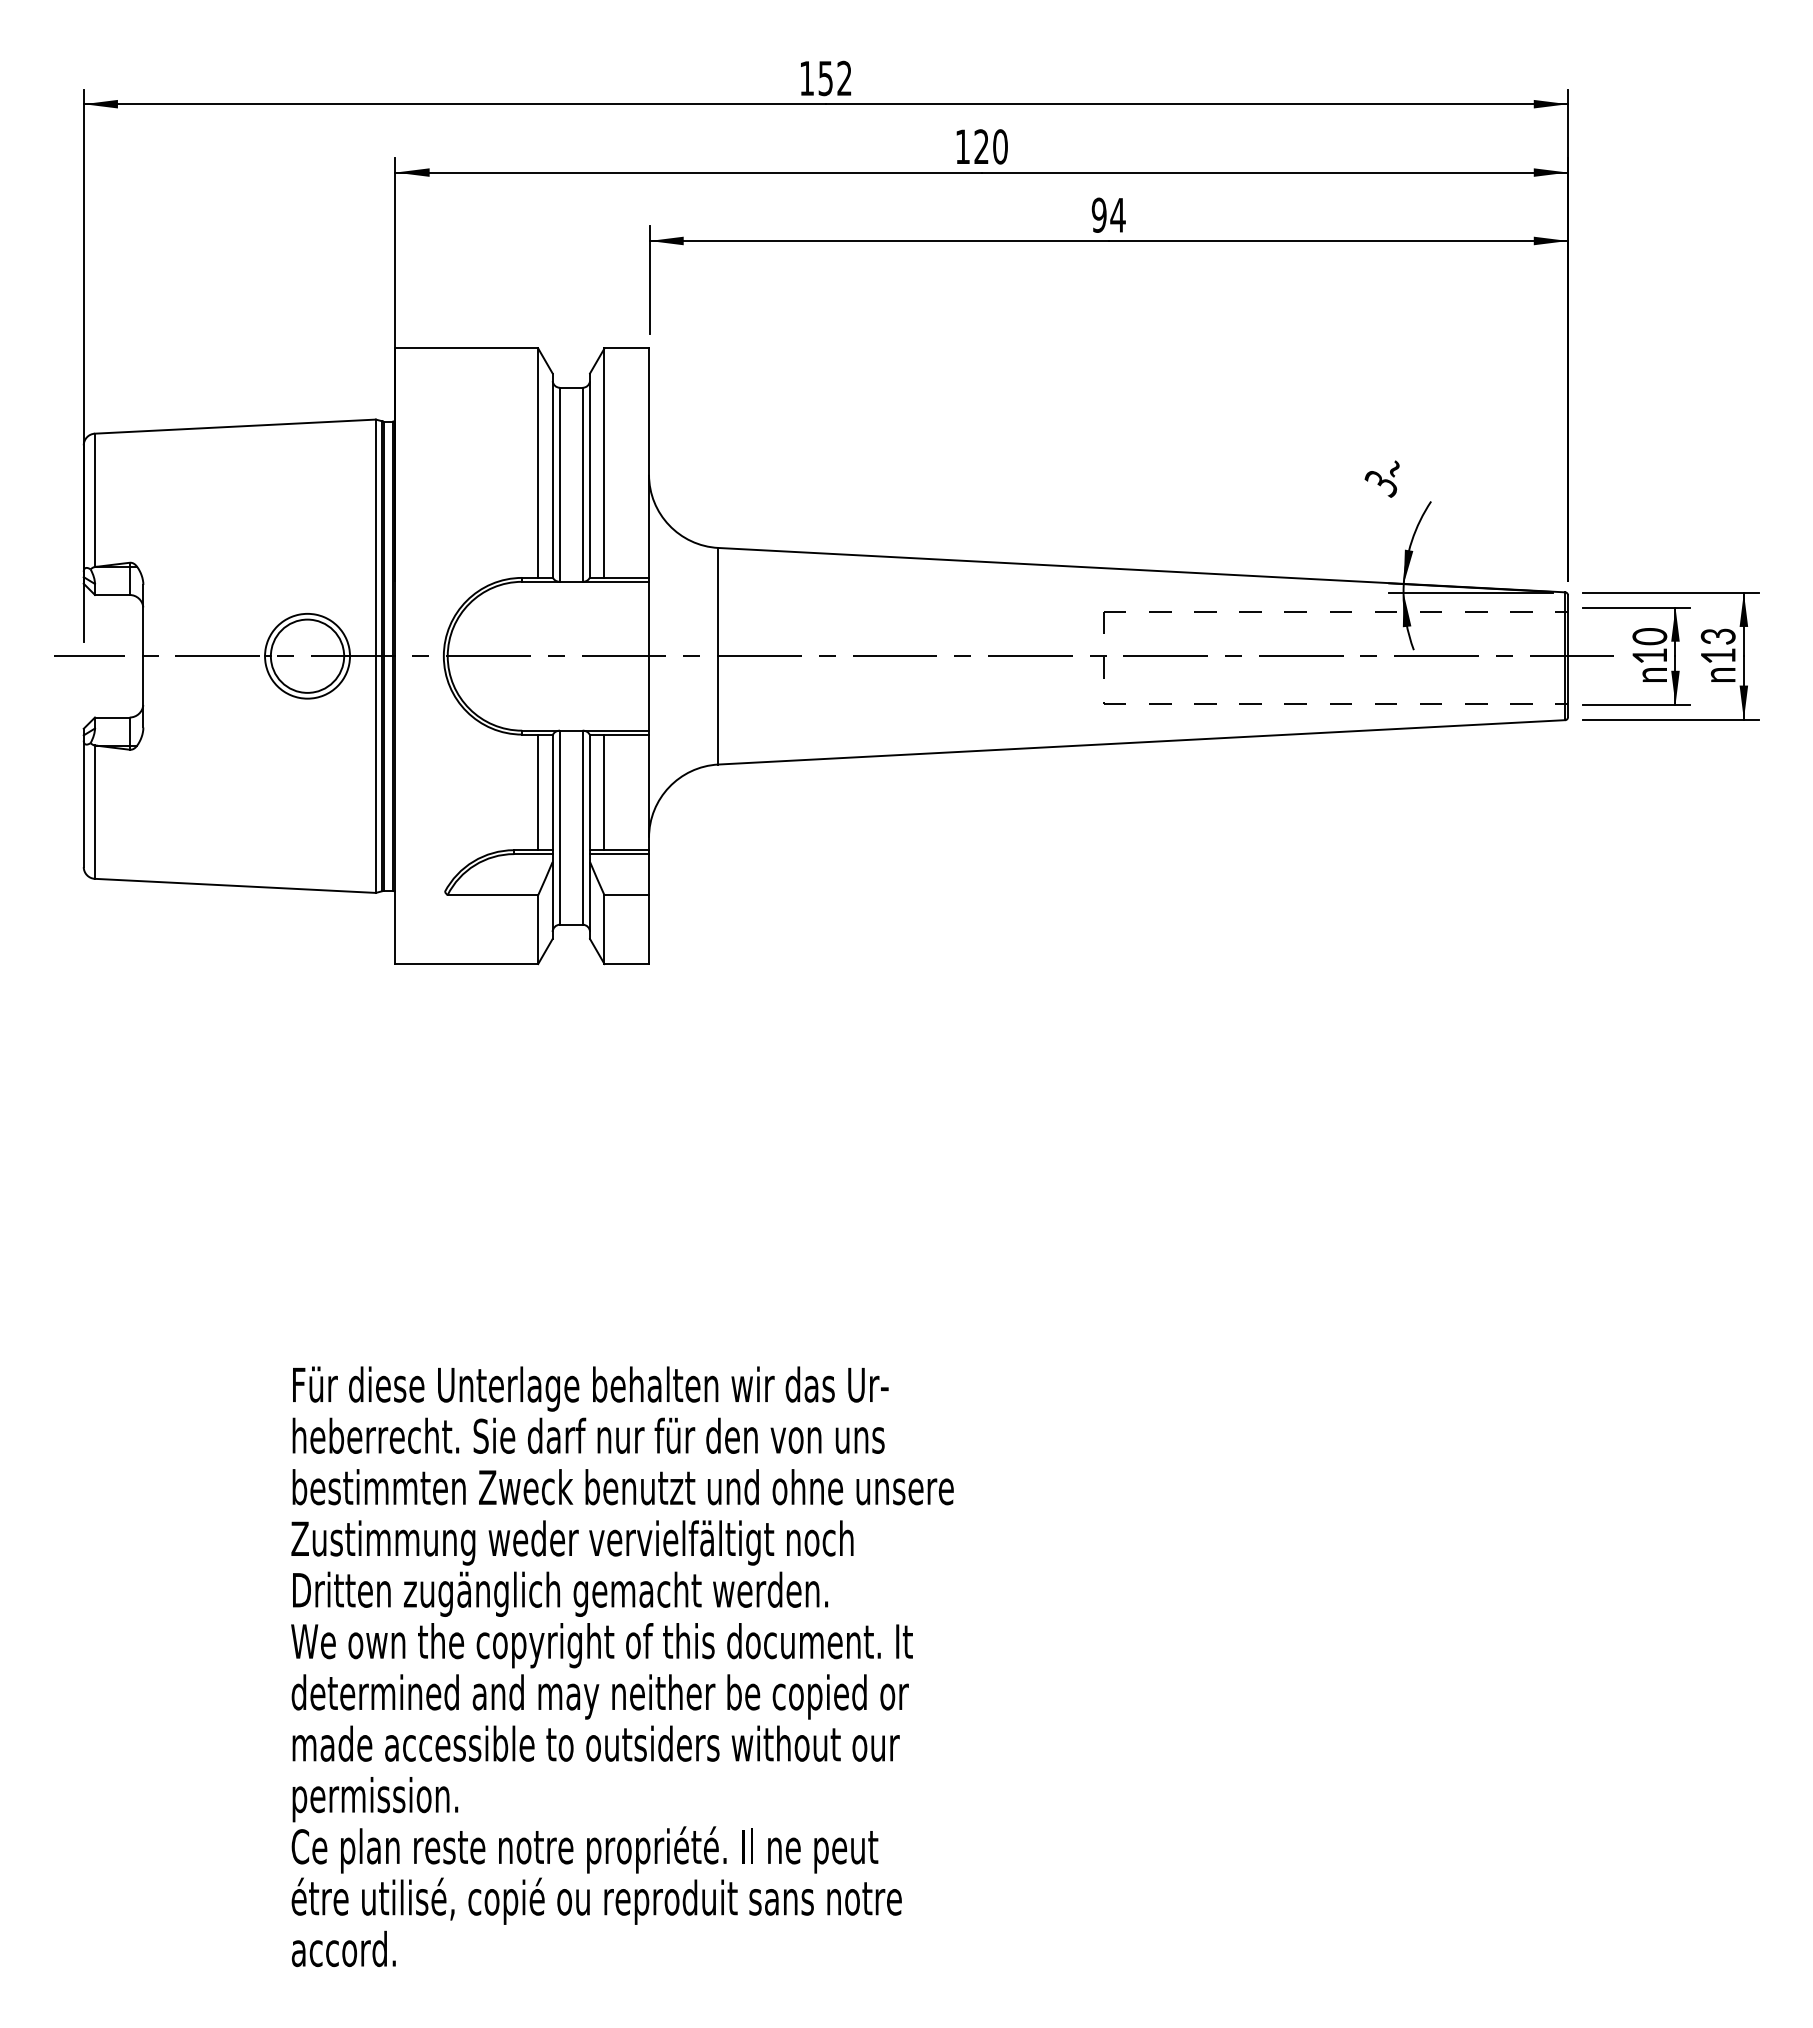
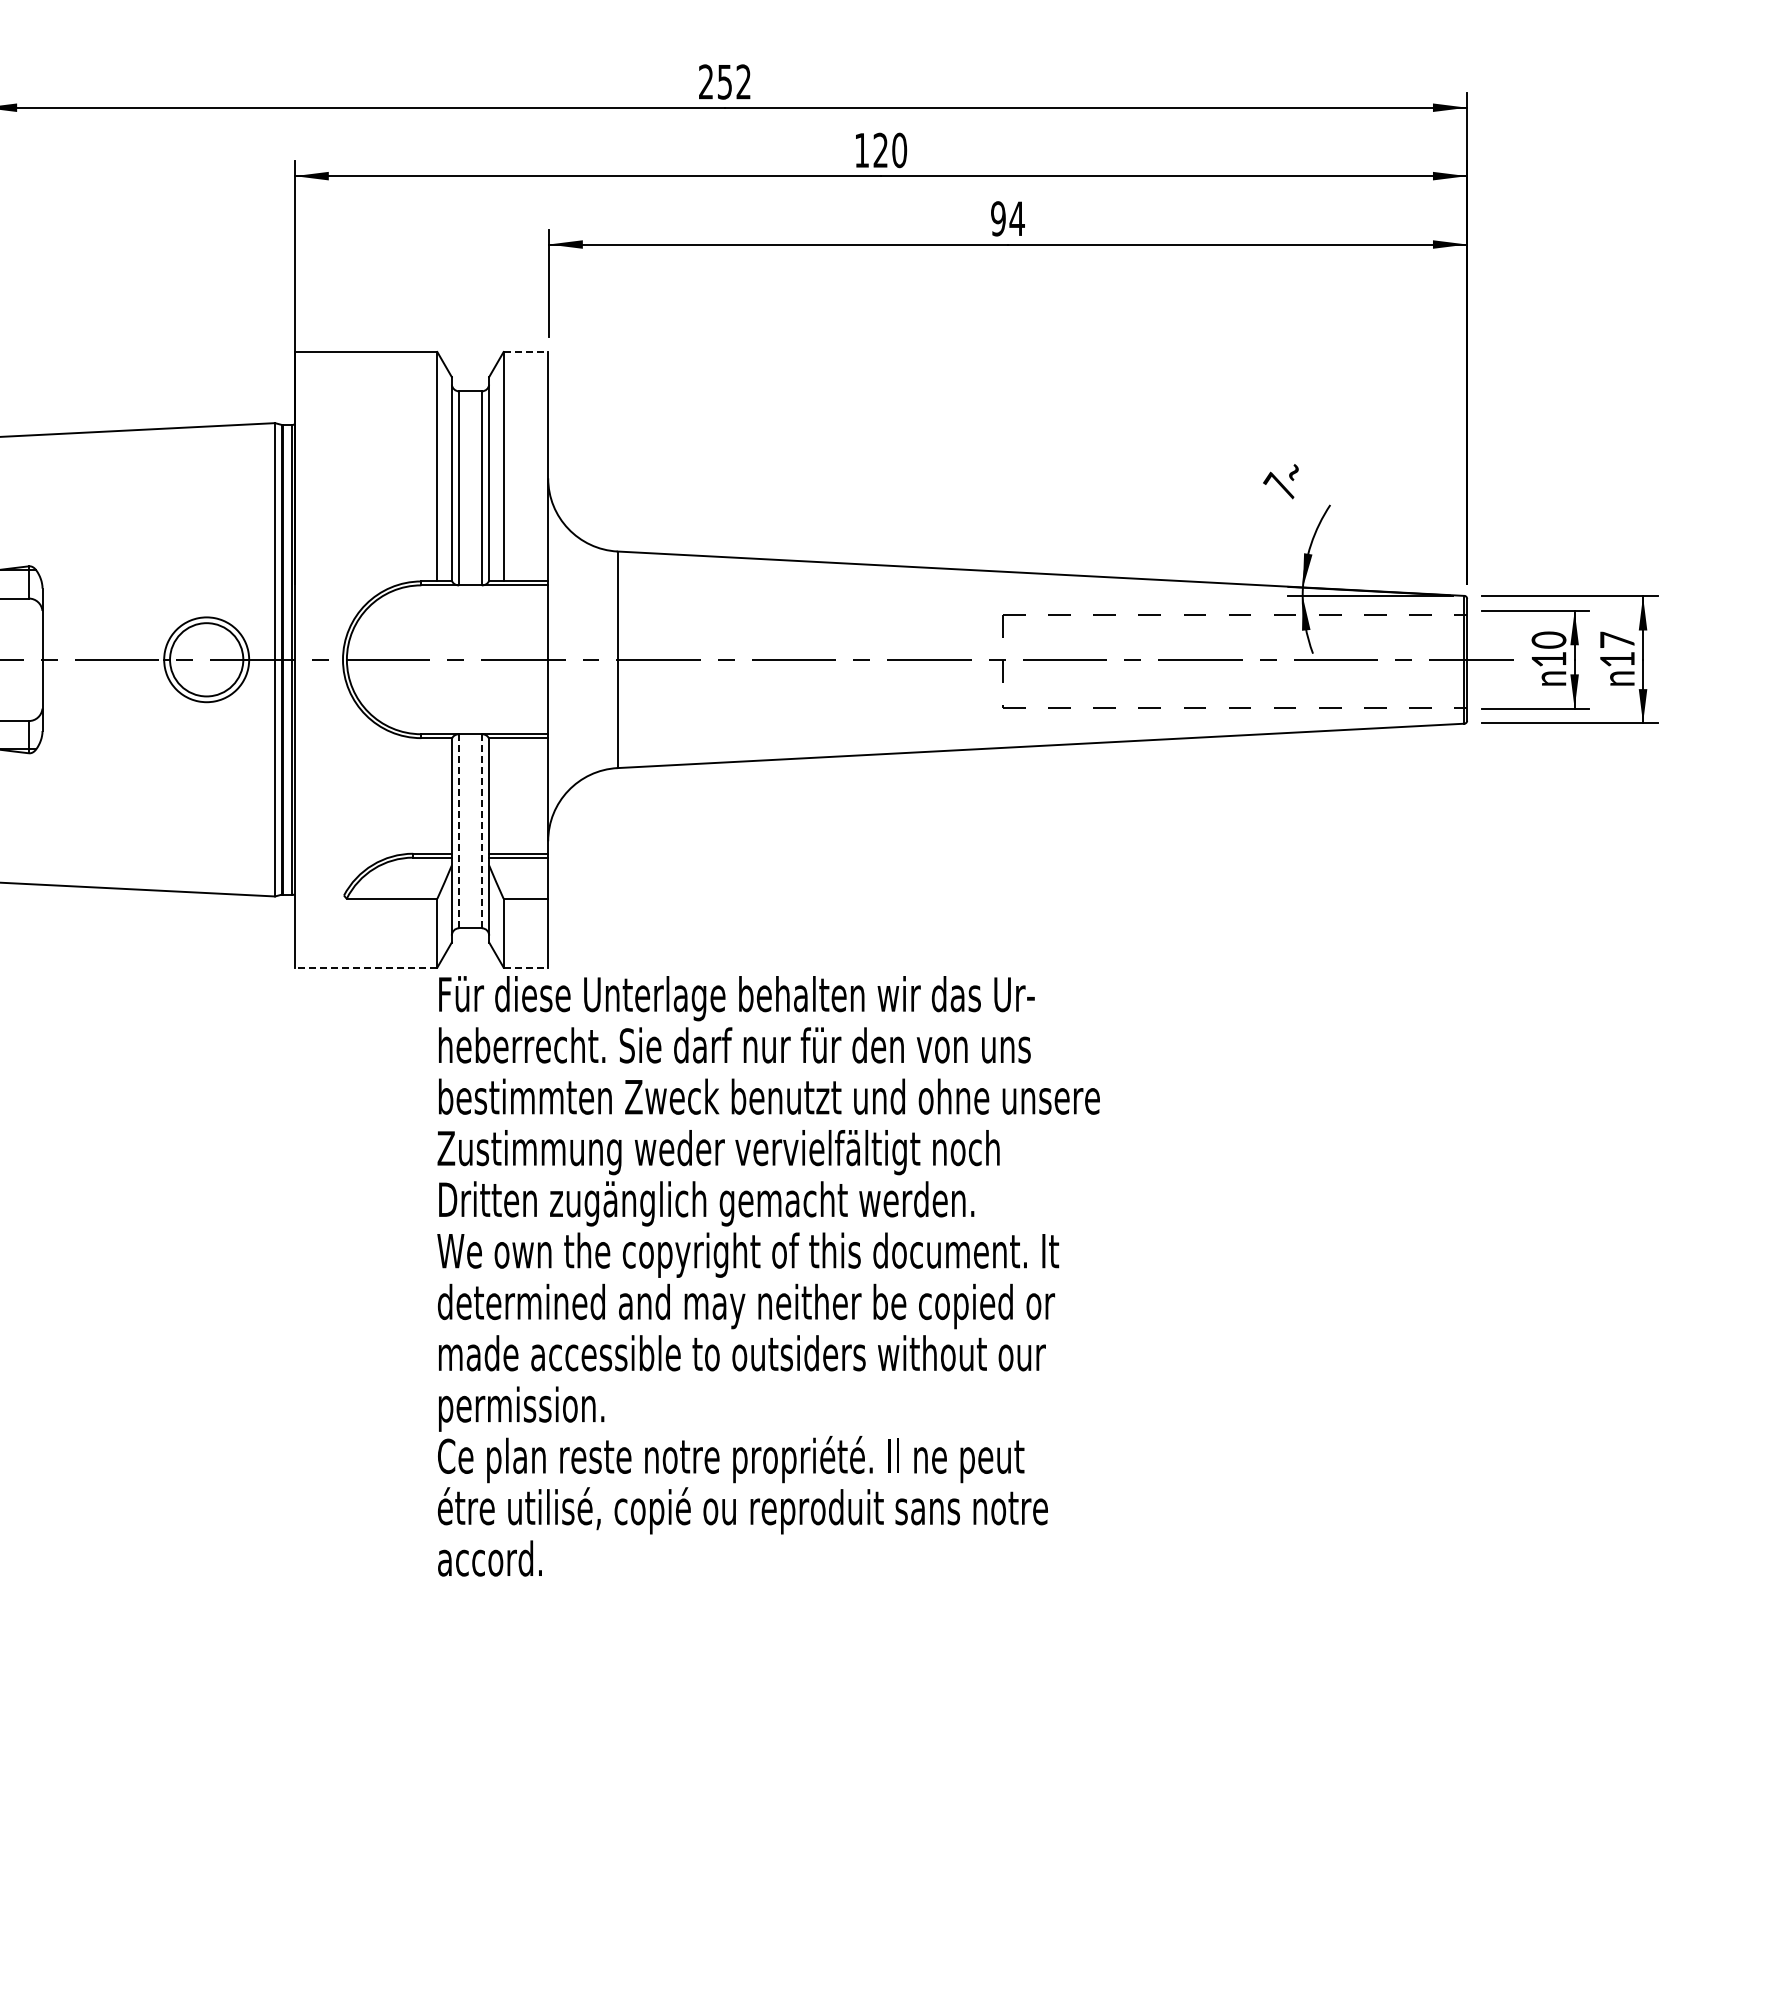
text: (806, 77) -> (705, 81), 152 -> 252
line: (627, 348) -> (526, 352), solid -> dashed
text: (1380, 482) -> (1279, 486), 3 -> 7
text: (1717, 636) -> (1616, 640), 13 -> 17
line: (538, 792) -> (437, 796), removed
line: (604, 792) -> (503, 796), removed
line: (559, 827) -> (458, 831), solid -> dashed
line: (582, 827) -> (481, 831), solid -> dashed
line: (466, 964) -> (365, 968), solid -> dashed
line: (627, 964) -> (526, 968), solid -> dashed
text: (622, 1666) -> (768, 1276), moved

